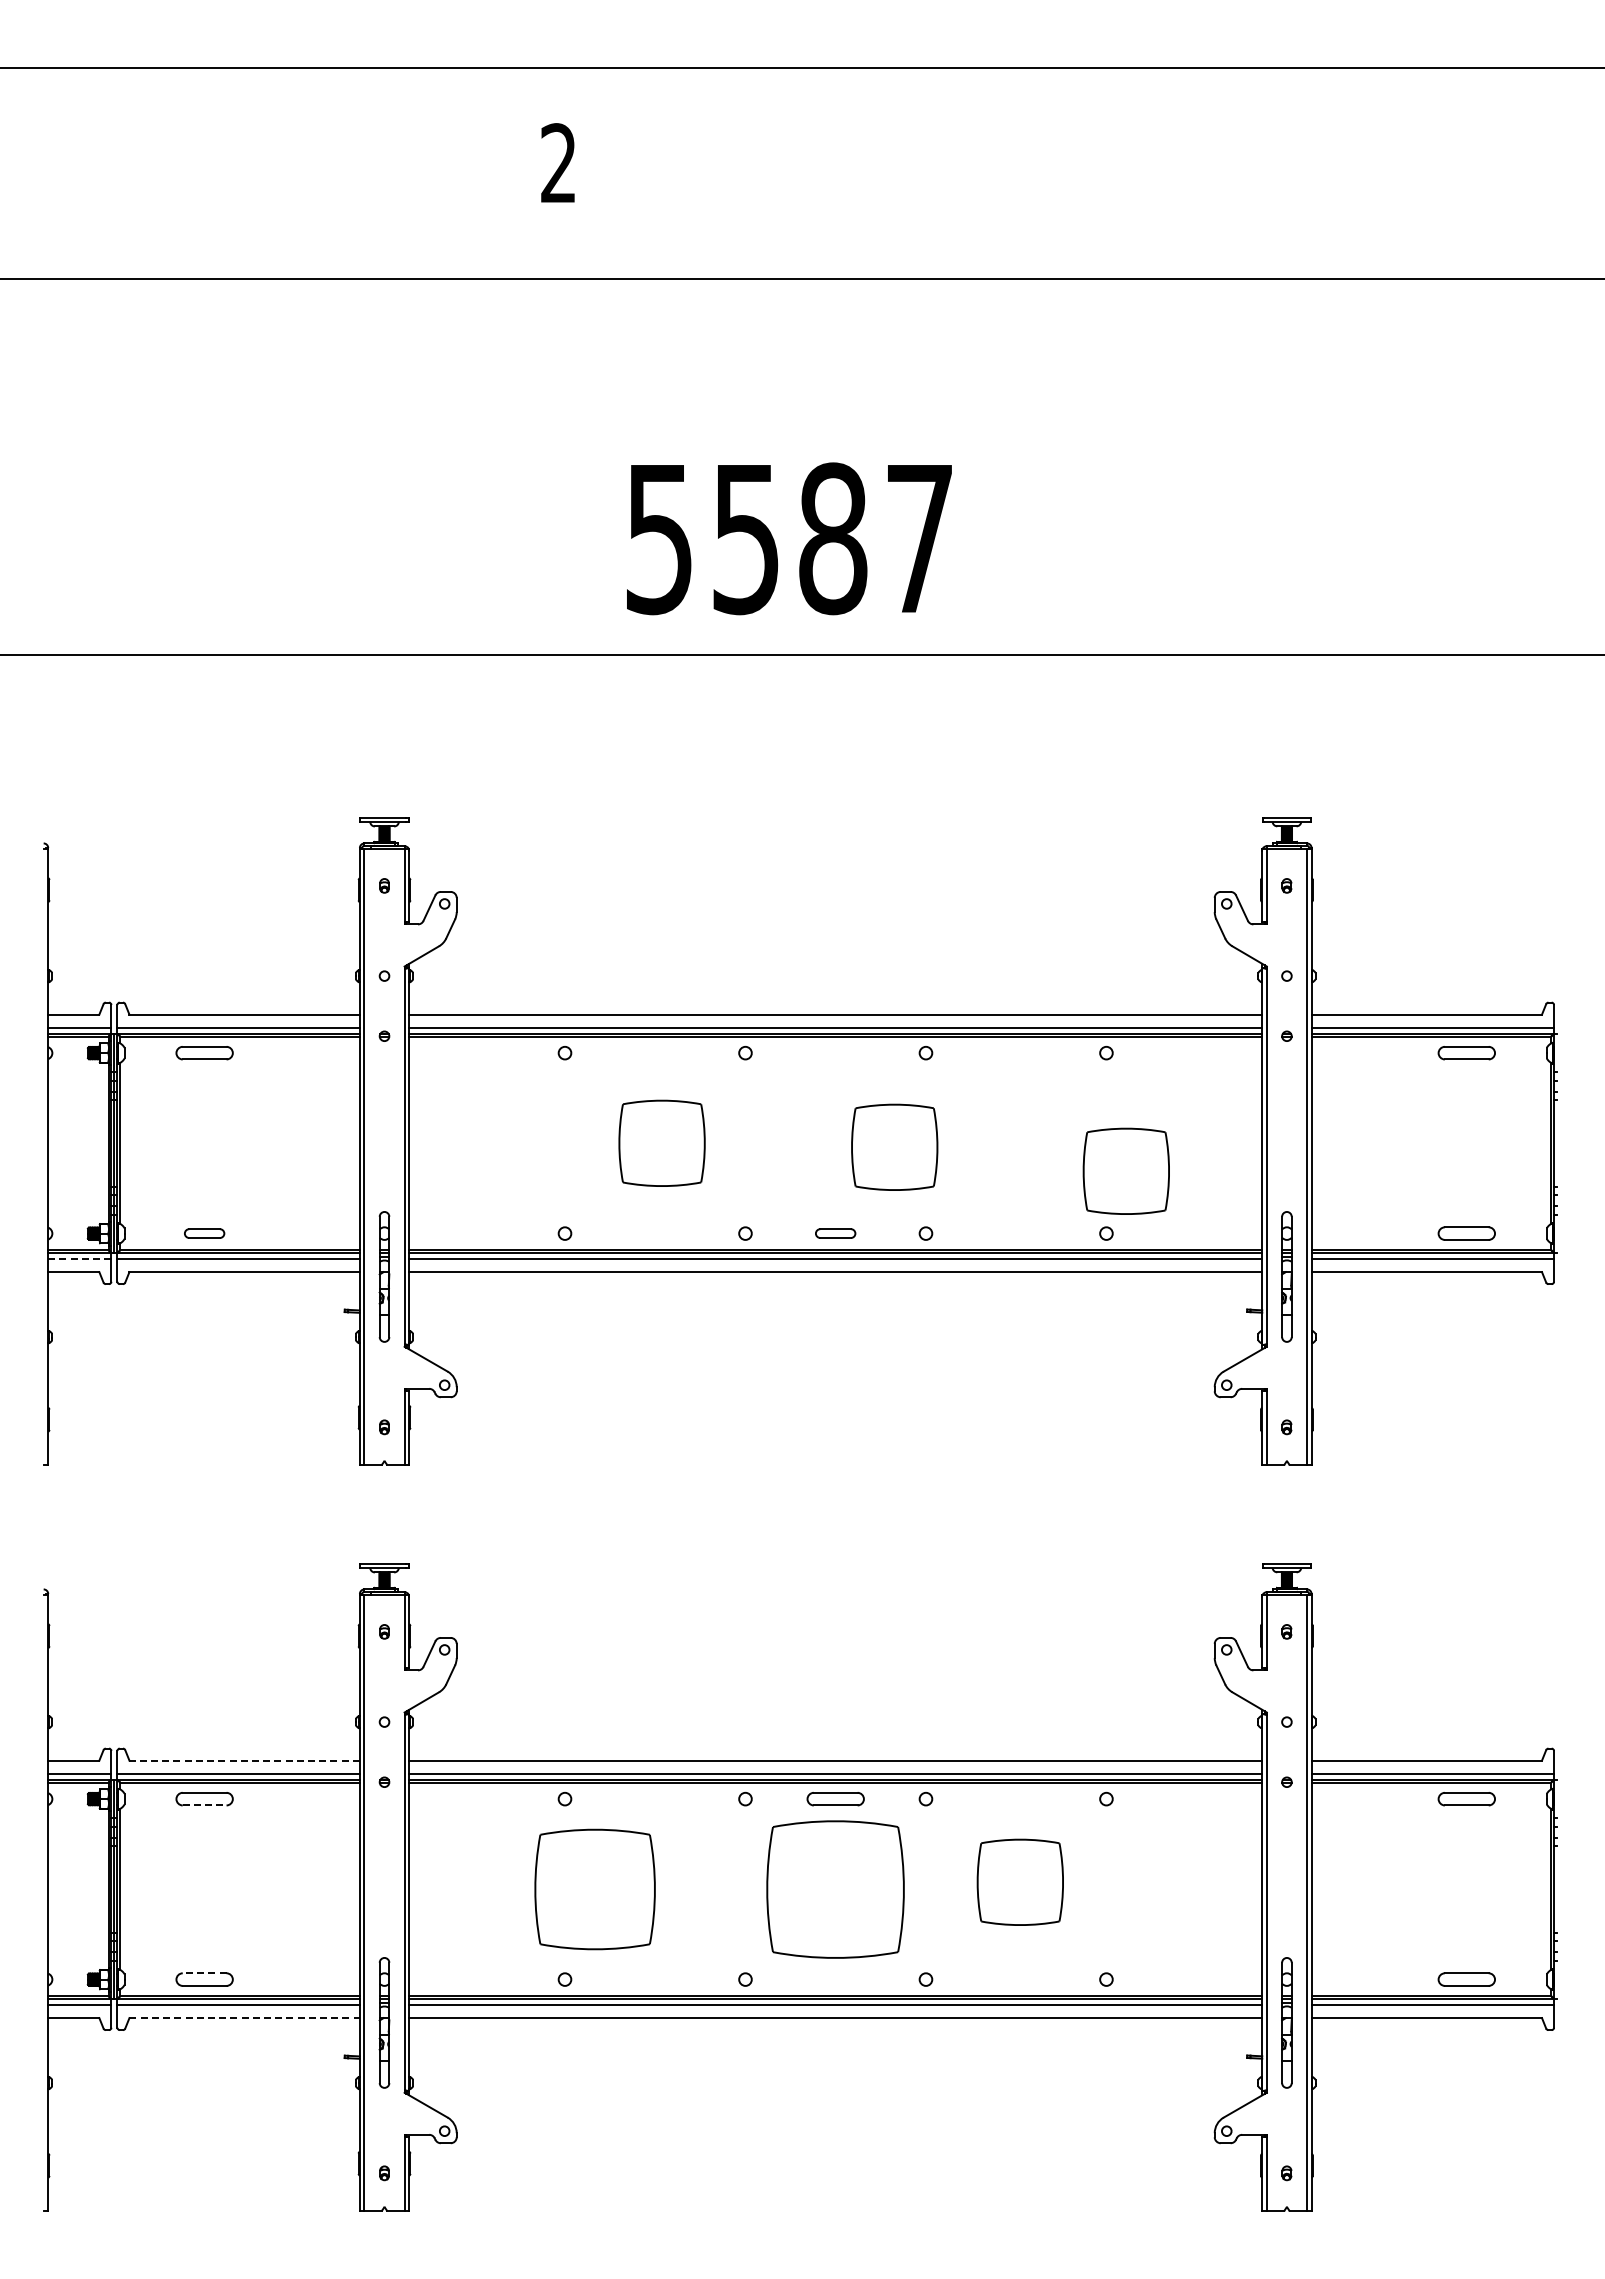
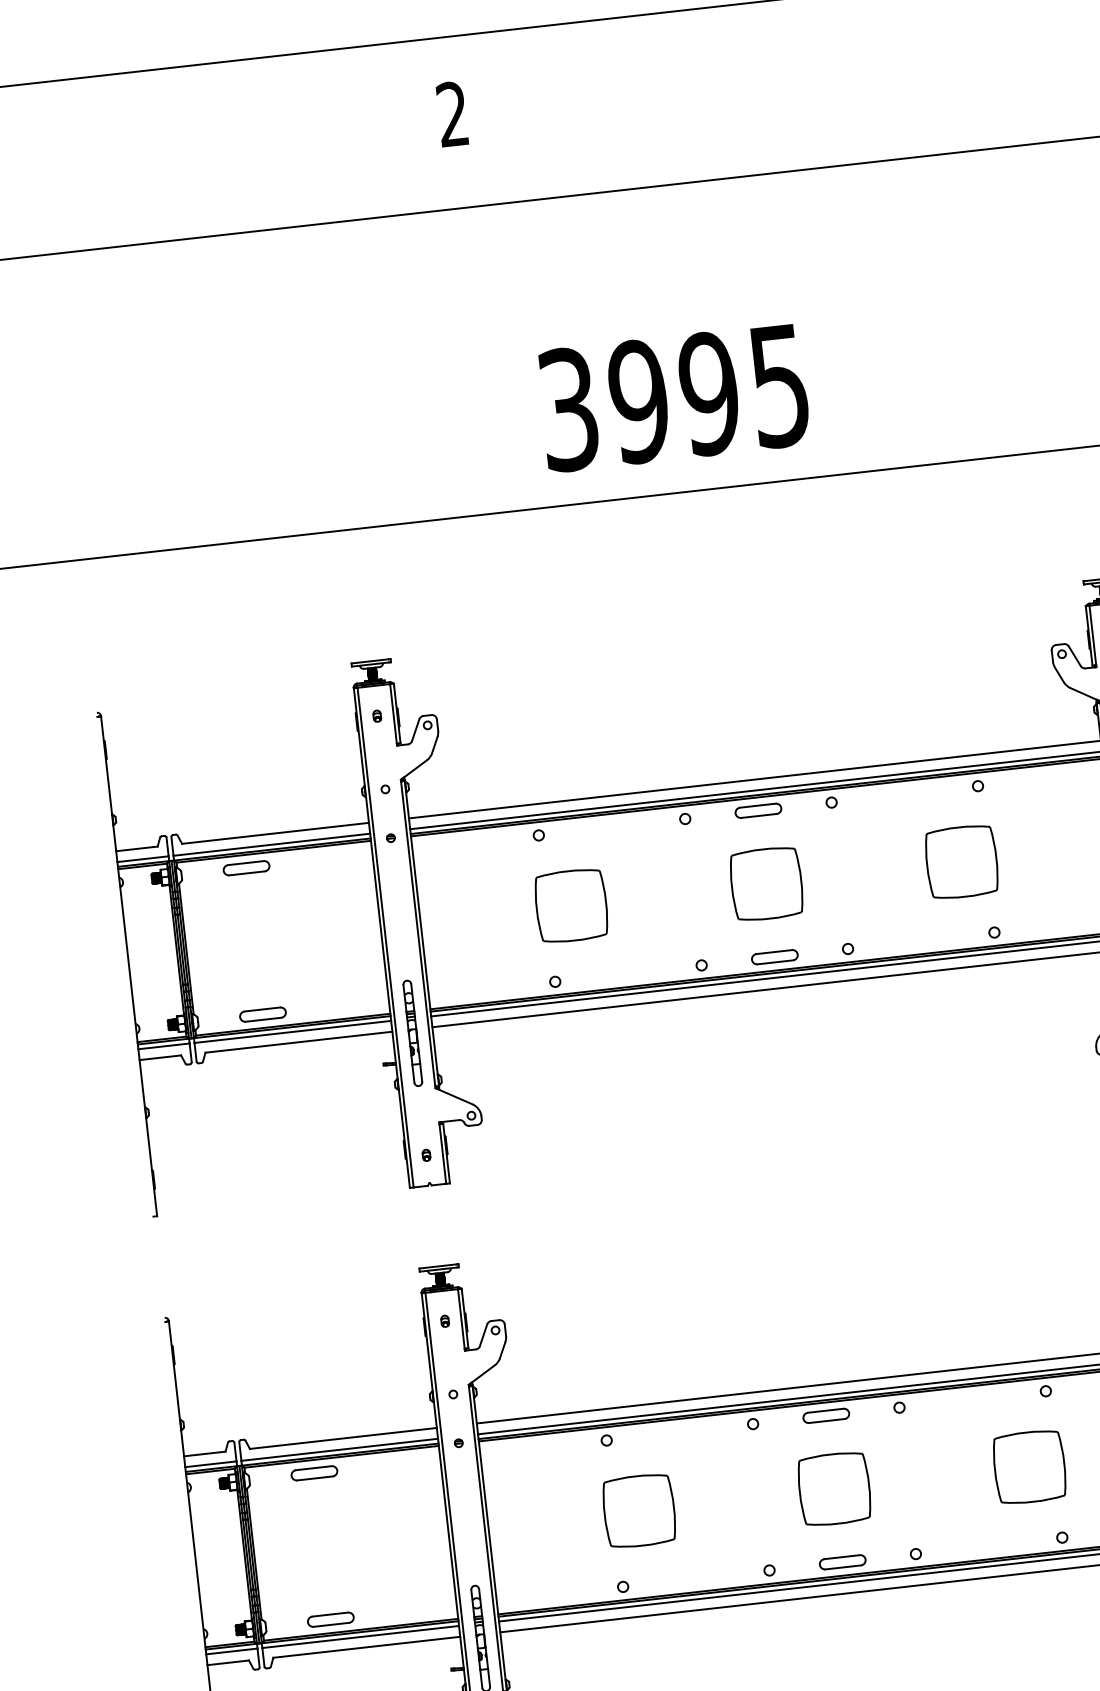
text: (788, 538) -> (673, 397), 5587 -> 3995
part: (835, 1053) -> (758, 811), added
part: (661, 1142) -> (570, 905), moved
part: (894, 1146) -> (766, 883), moved
part: (1125, 1170) -> (961, 861), moved
part: (204, 1233) -> (262, 1014), size x1.43
part: (835, 1233) -> (774, 957), size x1.43
line: (79, 1258) -> (163, 1046), dashed -> solid
line: (244, 1760) -> (343, 1438), dashed -> solid
line: (204, 1805) -> (314, 1478), dashed -> solid
part: (1019, 1881) -> (1028, 1466), moved
part: (594, 1888) -> (638, 1510), size x0.71
part: (835, 1888) -> (834, 1488), size x0.62
line: (204, 1973) -> (330, 1614), dashed -> solid
part: (835, 1979) -> (842, 1562), added
line: (245, 2018) -> (367, 1647), dashed -> solid

